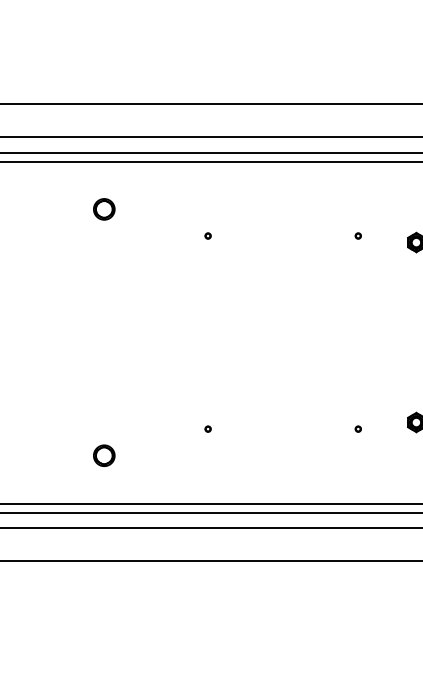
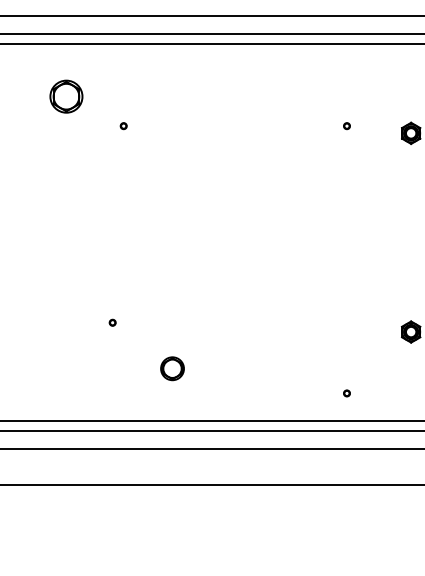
part: (104, 209) -> (66, 96), size x1.4
part: (207, 235) -> (123, 125), moved
part: (207, 428) -> (112, 322), moved
part: (357, 428) -> (346, 392), moved
part: (104, 455) -> (172, 368), moved

